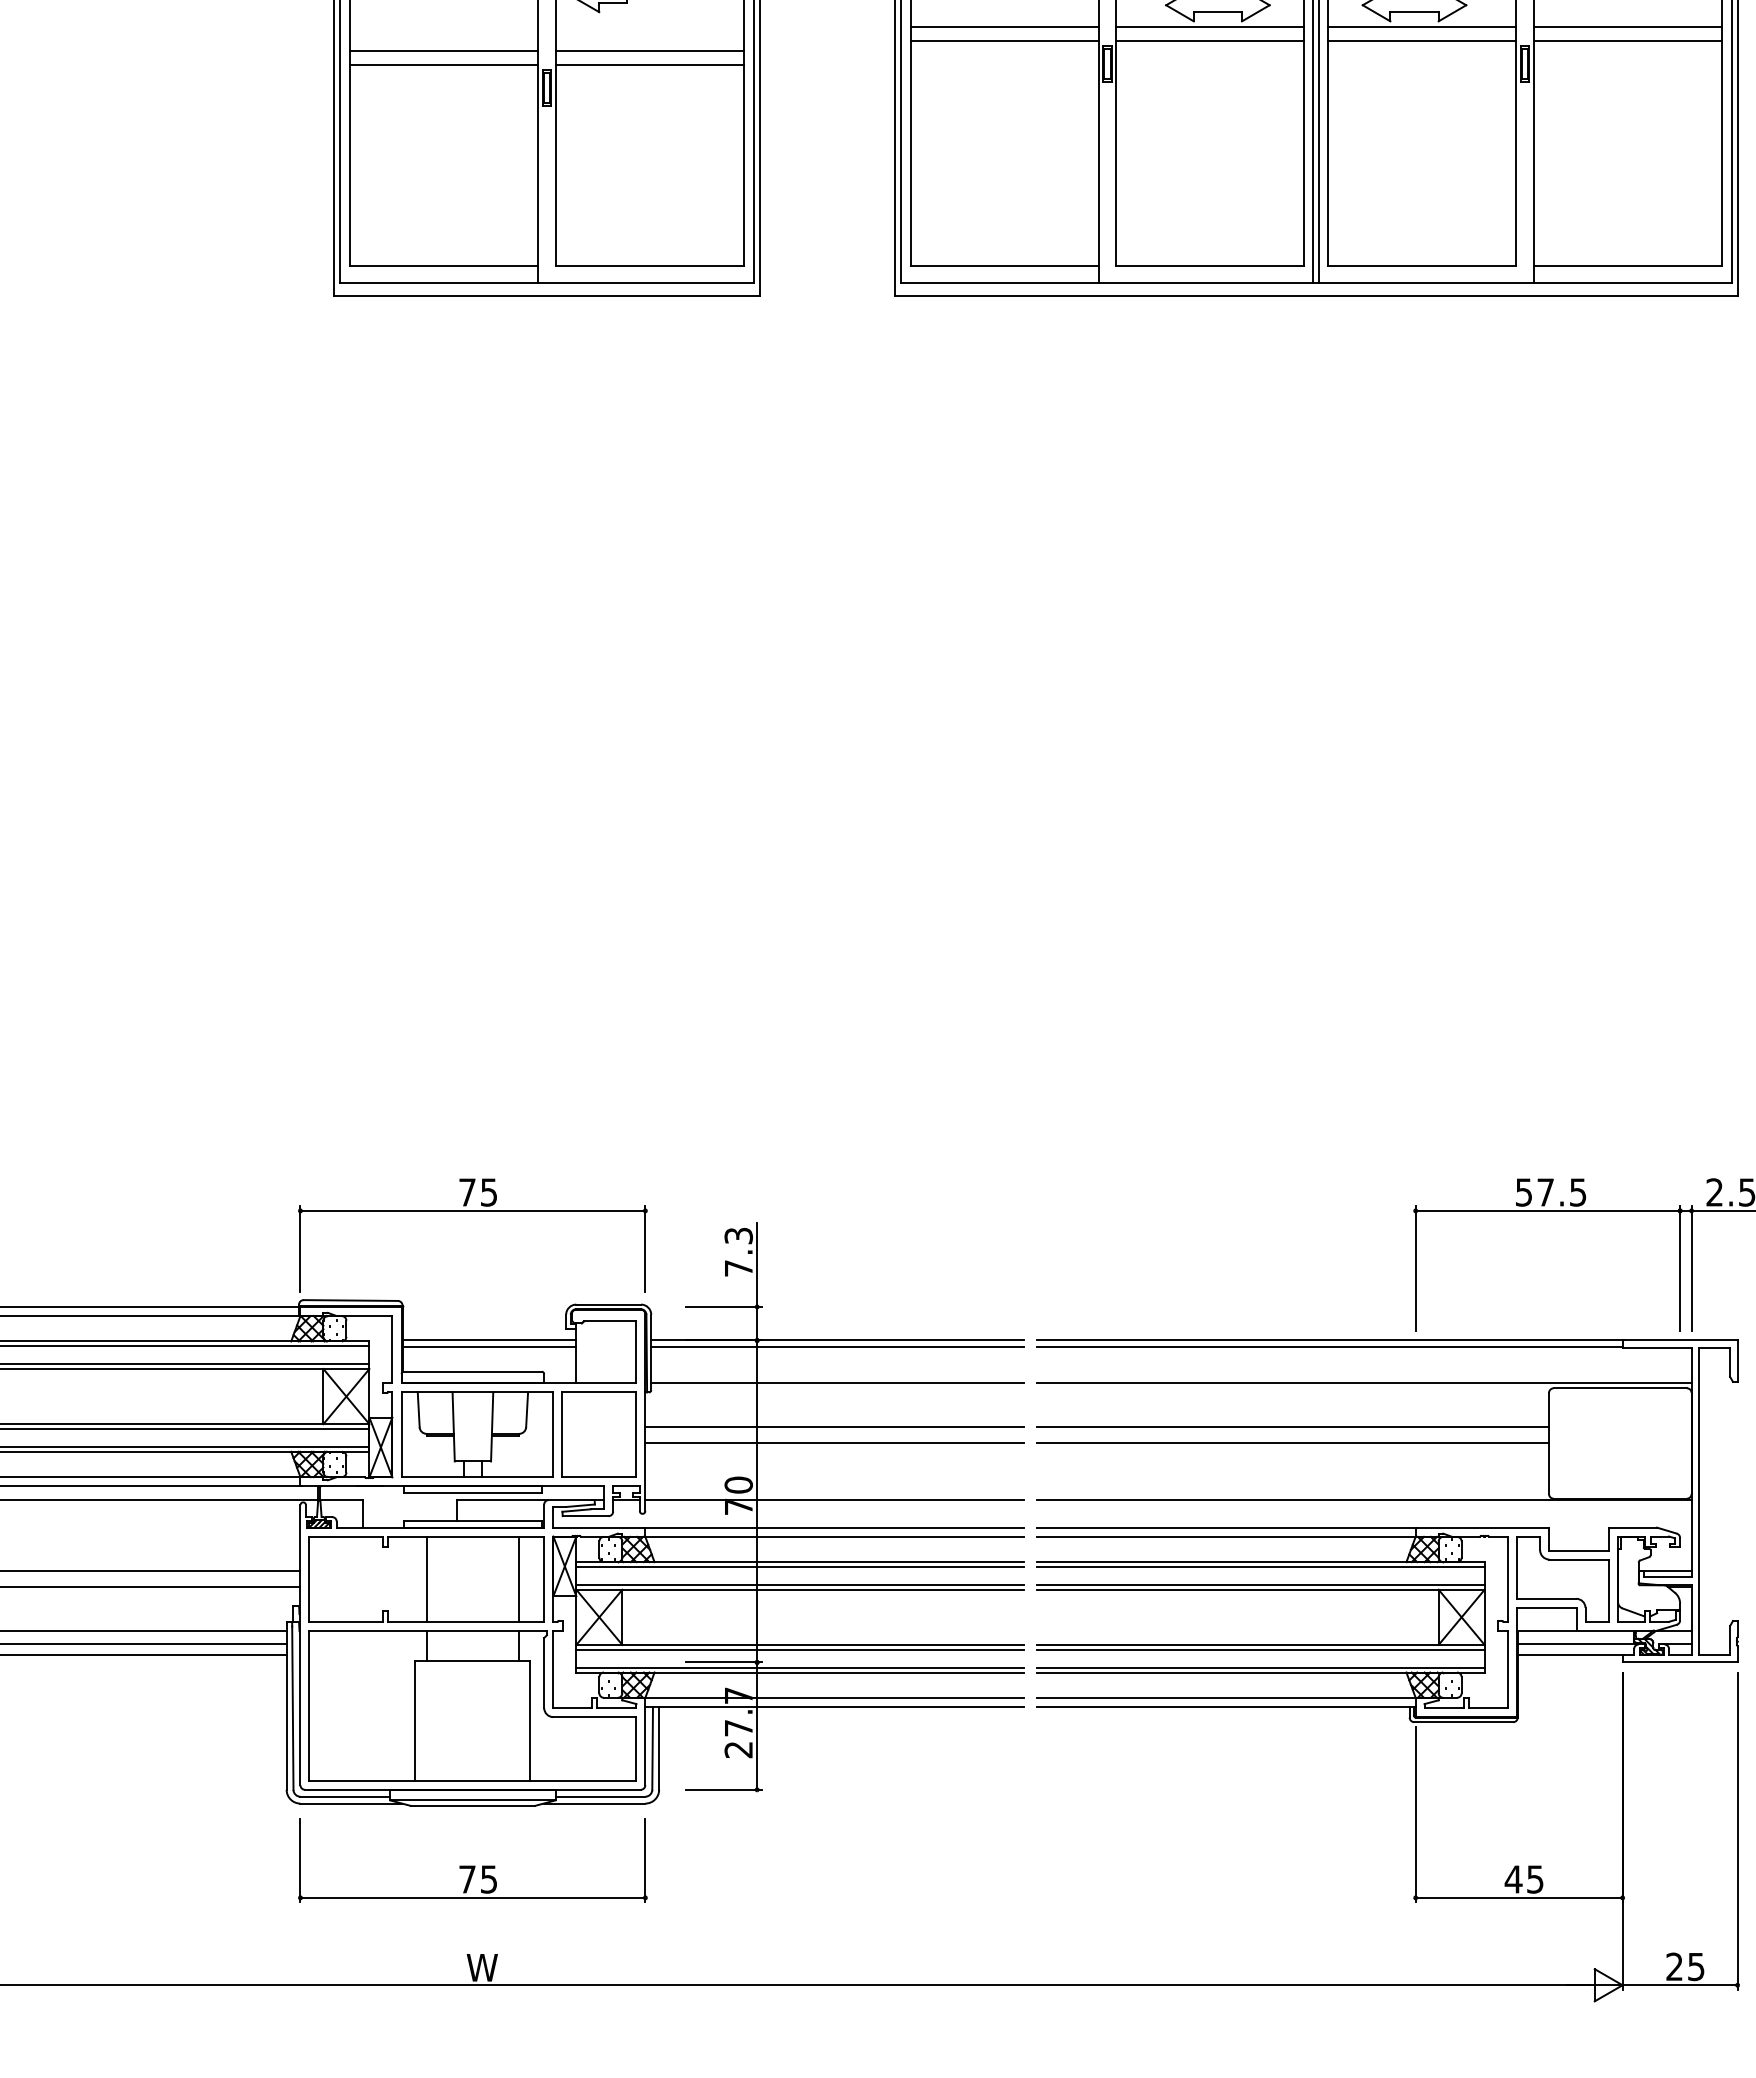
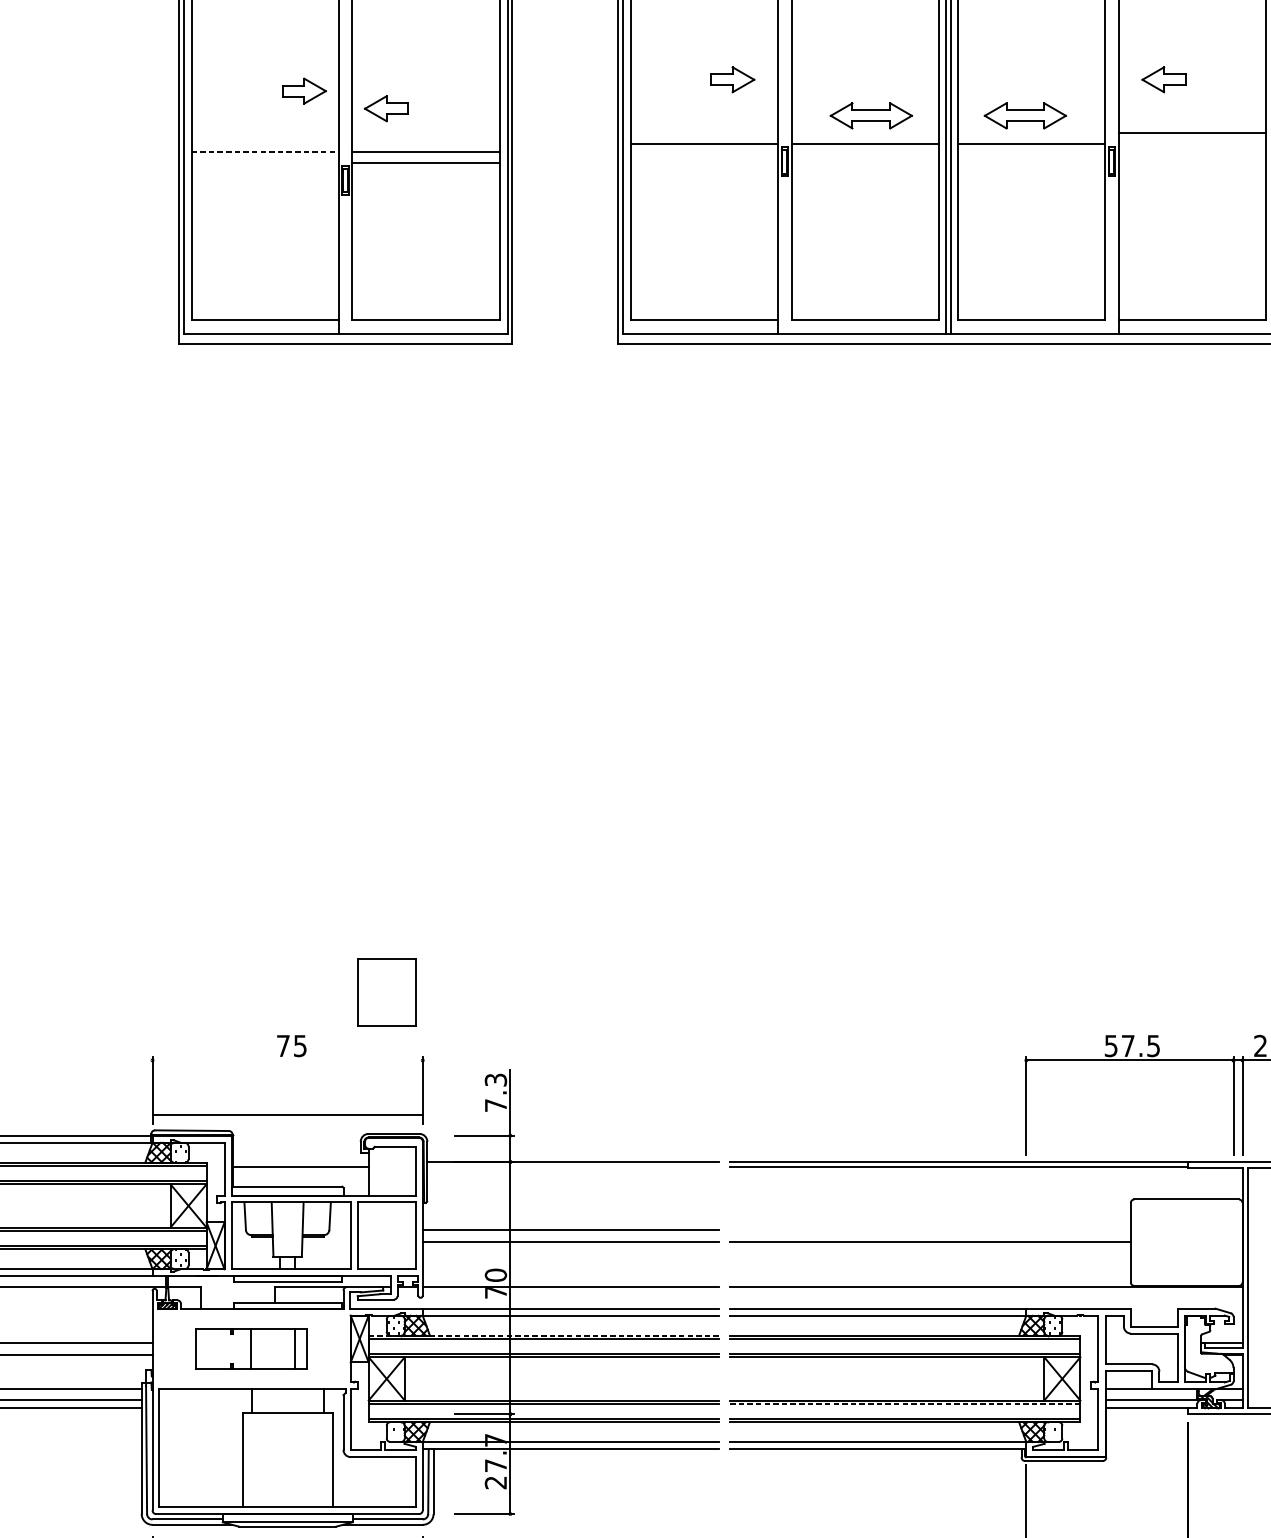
line: (1004, 27) -> (704, 133), removed
line: (1210, 27) -> (865, 133), removed
line: (1422, 27) -> (1031, 133), removed
line: (1627, 41) -> (1192, 144), removed
line: (444, 51) -> (265, 152), solid -> dashed
line: (444, 65) -> (265, 163), removed
part: (598, 1123) -> (386, 991), added
line: (472, 1210) -> (287, 1114), moved
line: (489, 1340) -> (300, 1162), removed
line: (837, 1346) -> (573, 1166), removed
line: (837, 1383) -> (573, 1195), removed
line: (1364, 1383) -> (986, 1195), removed
line: (1293, 1426) -> (930, 1229), removed
line: (799, 1562) -> (543, 1335), solid -> dashed
part: (426, 1579) -> (251, 1349), size x0.6
line: (1261, 1649) -> (905, 1404), solid -> dashed

